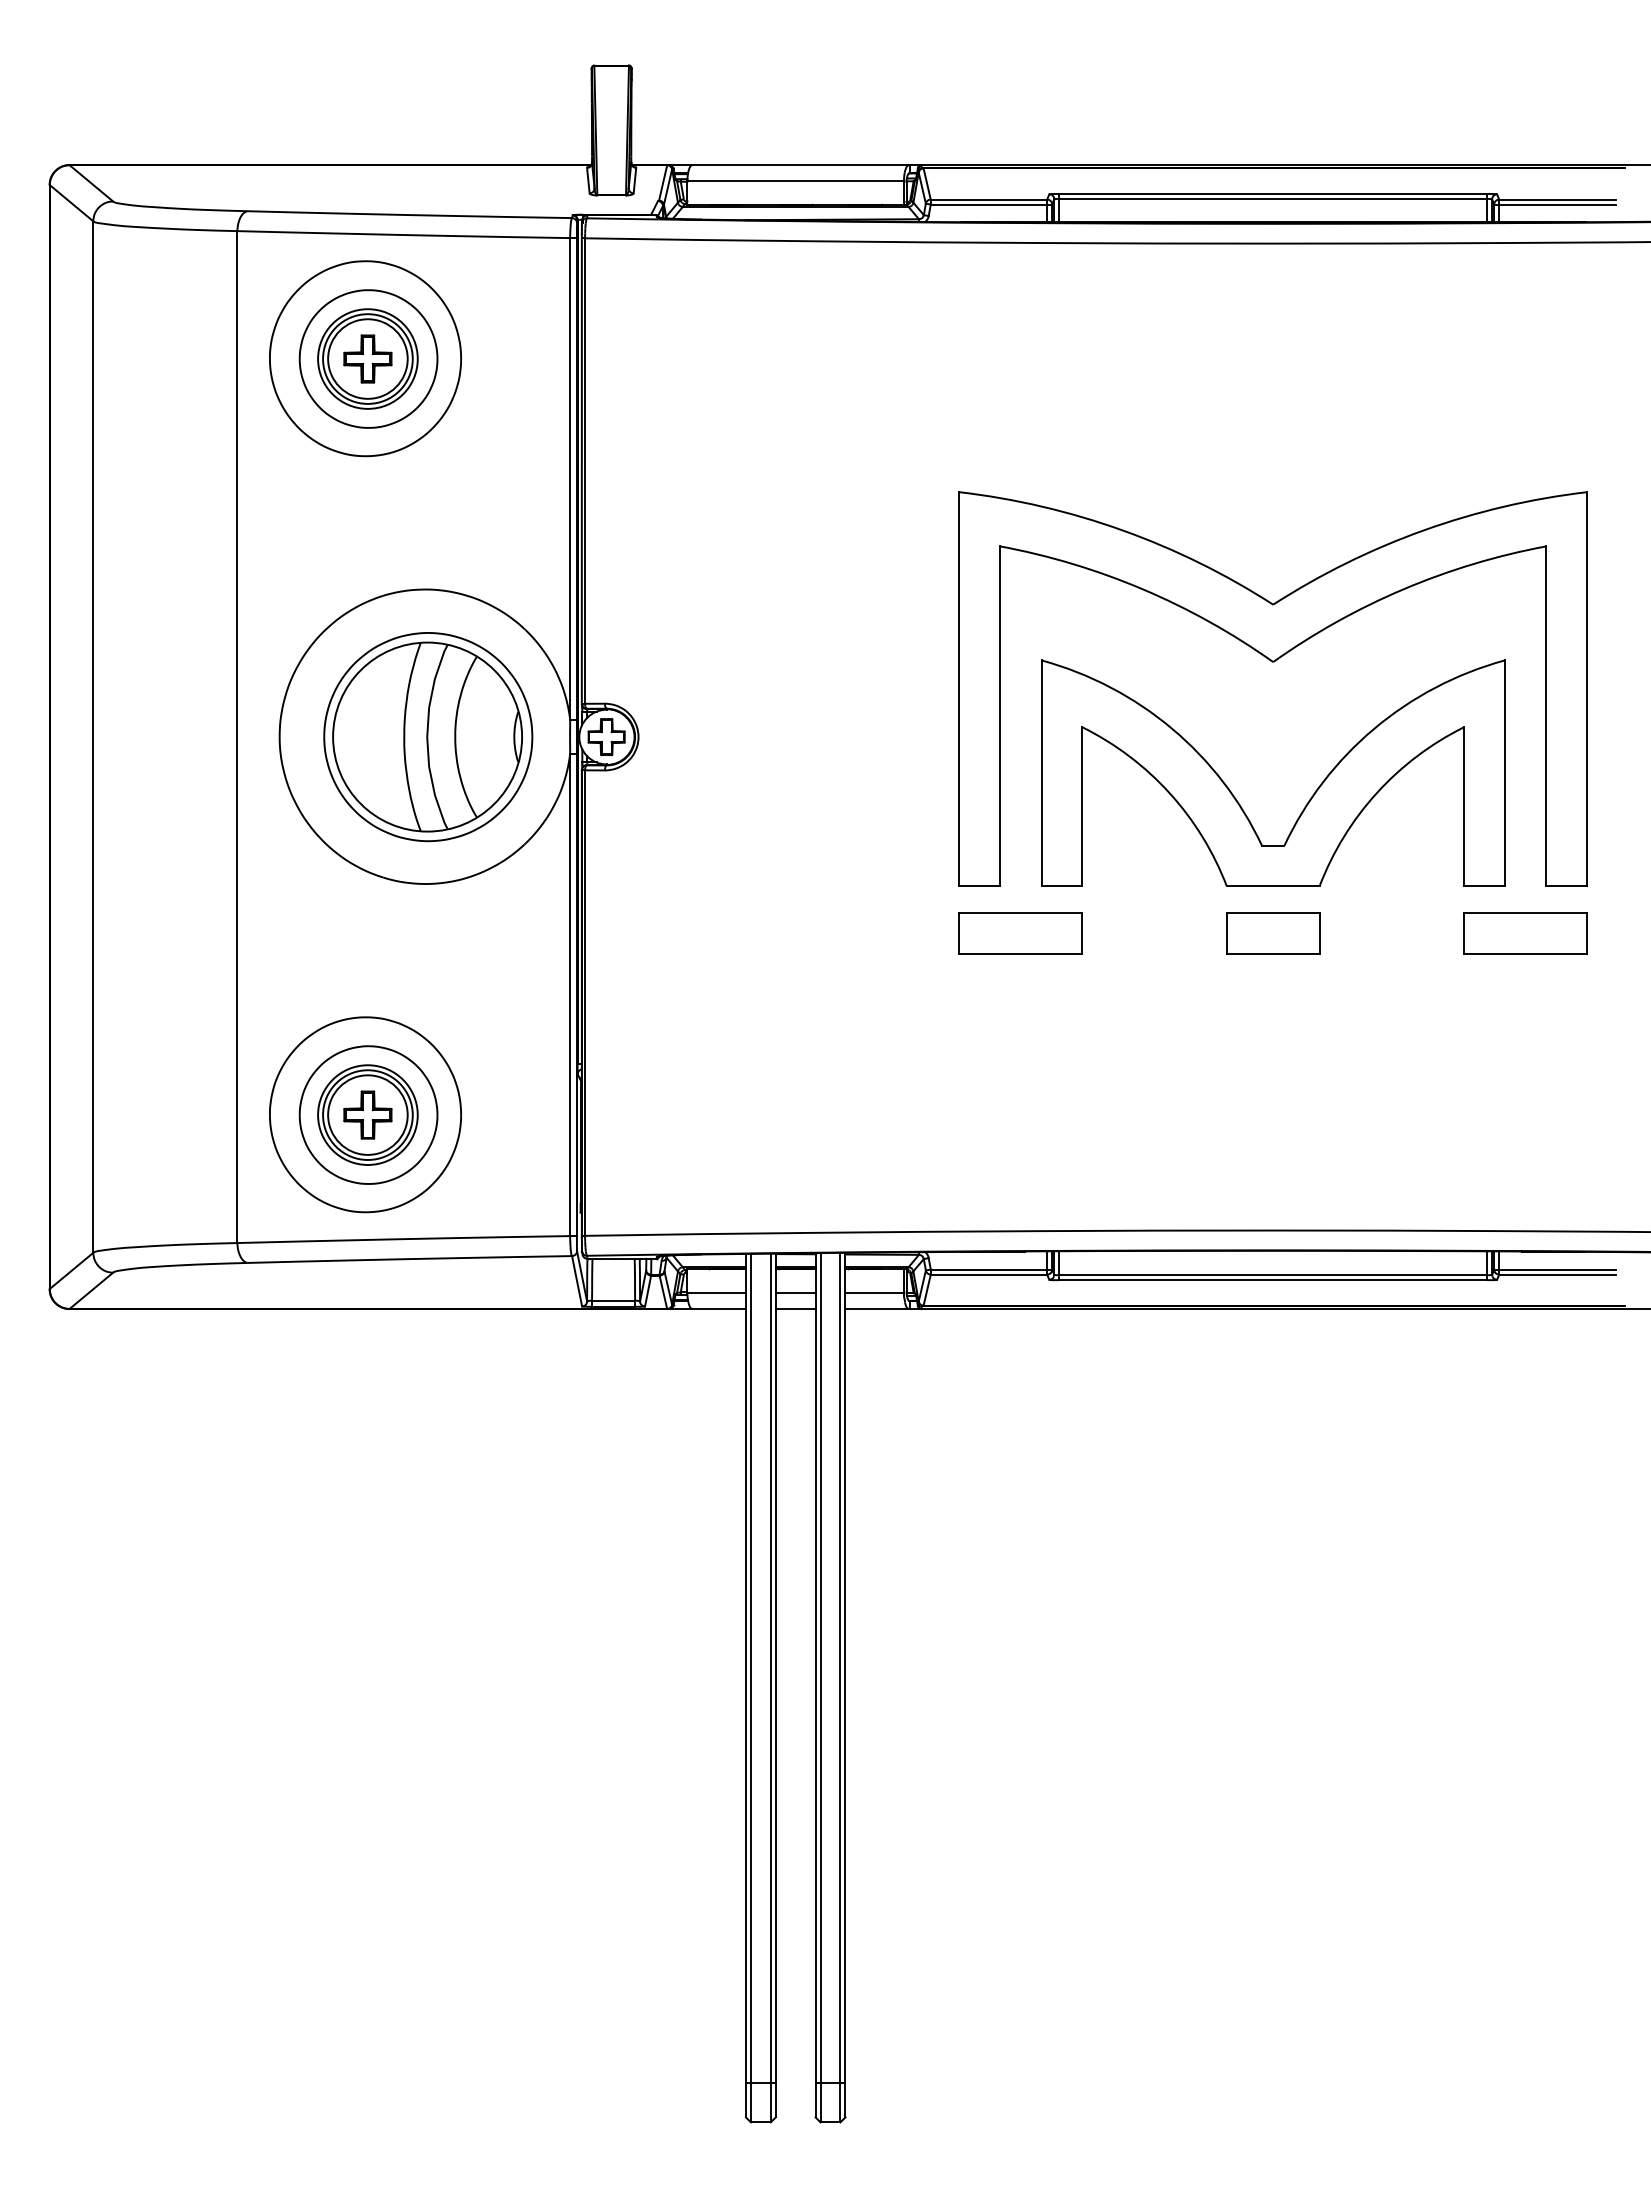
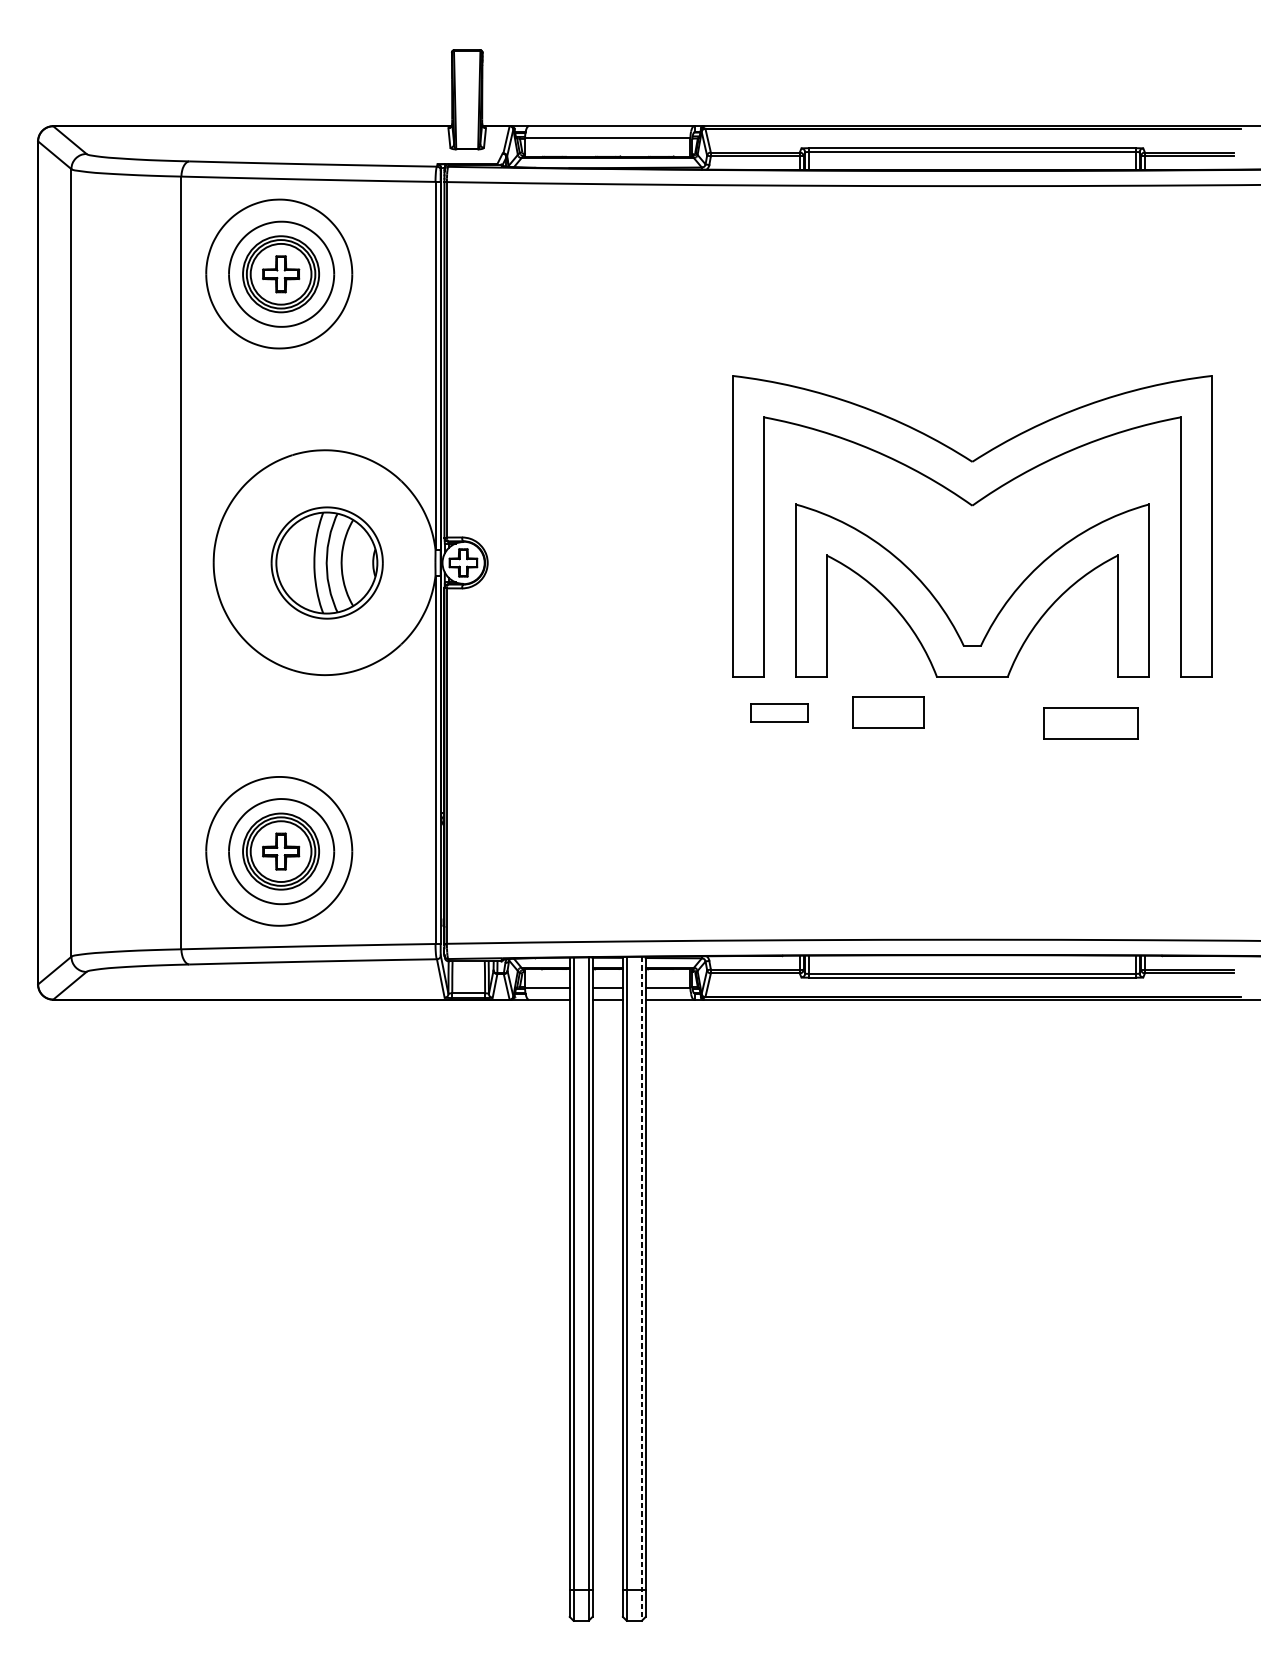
part: (428, 737) -> (327, 563), size x0.7
part: (1020, 933) -> (779, 712), size x0.6
part: (1273, 933) -> (888, 712), moved
part: (1525, 933) -> (1090, 723), moved
line: (840, 1687) -> (641, 1288), solid -> dashed

